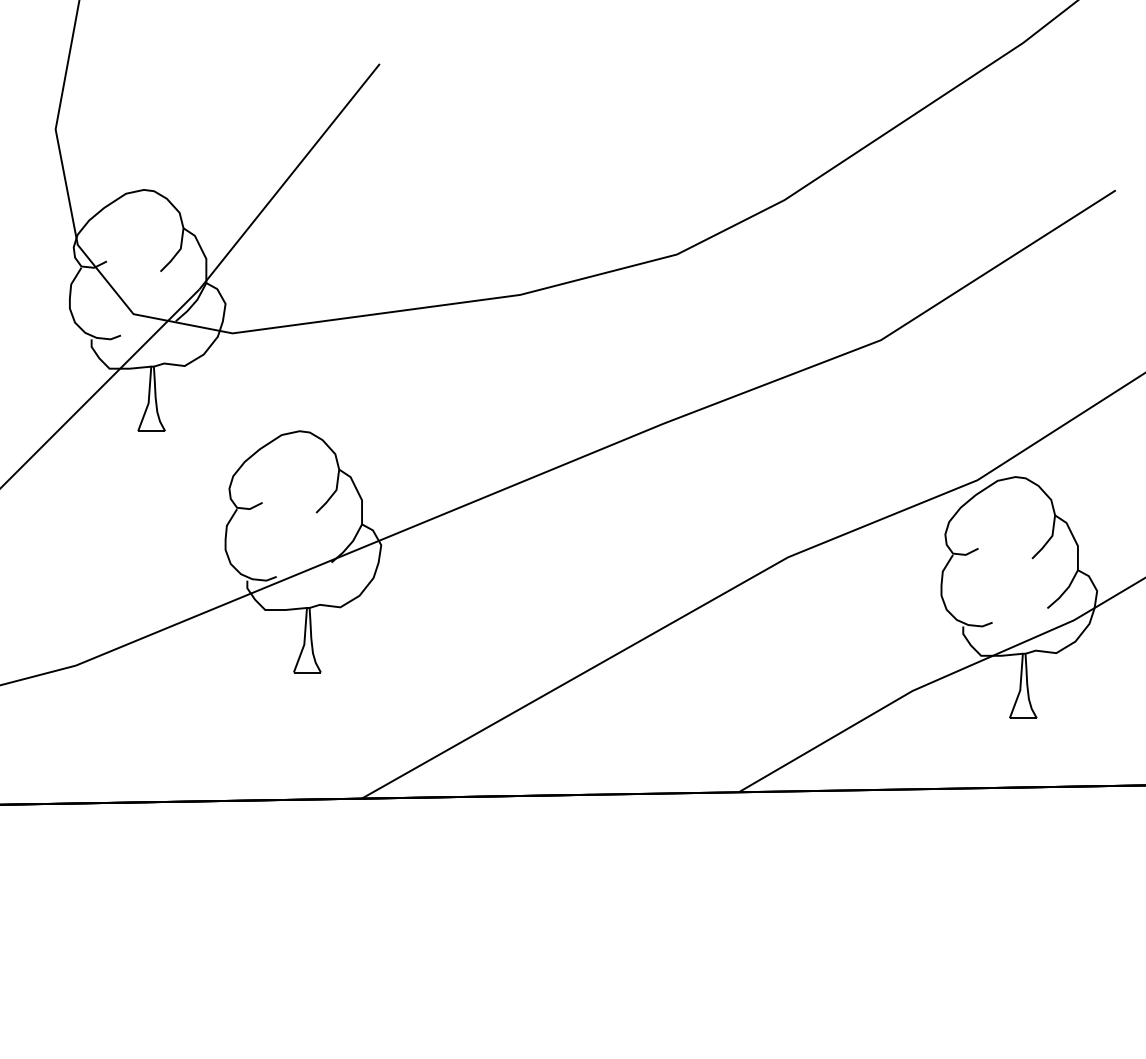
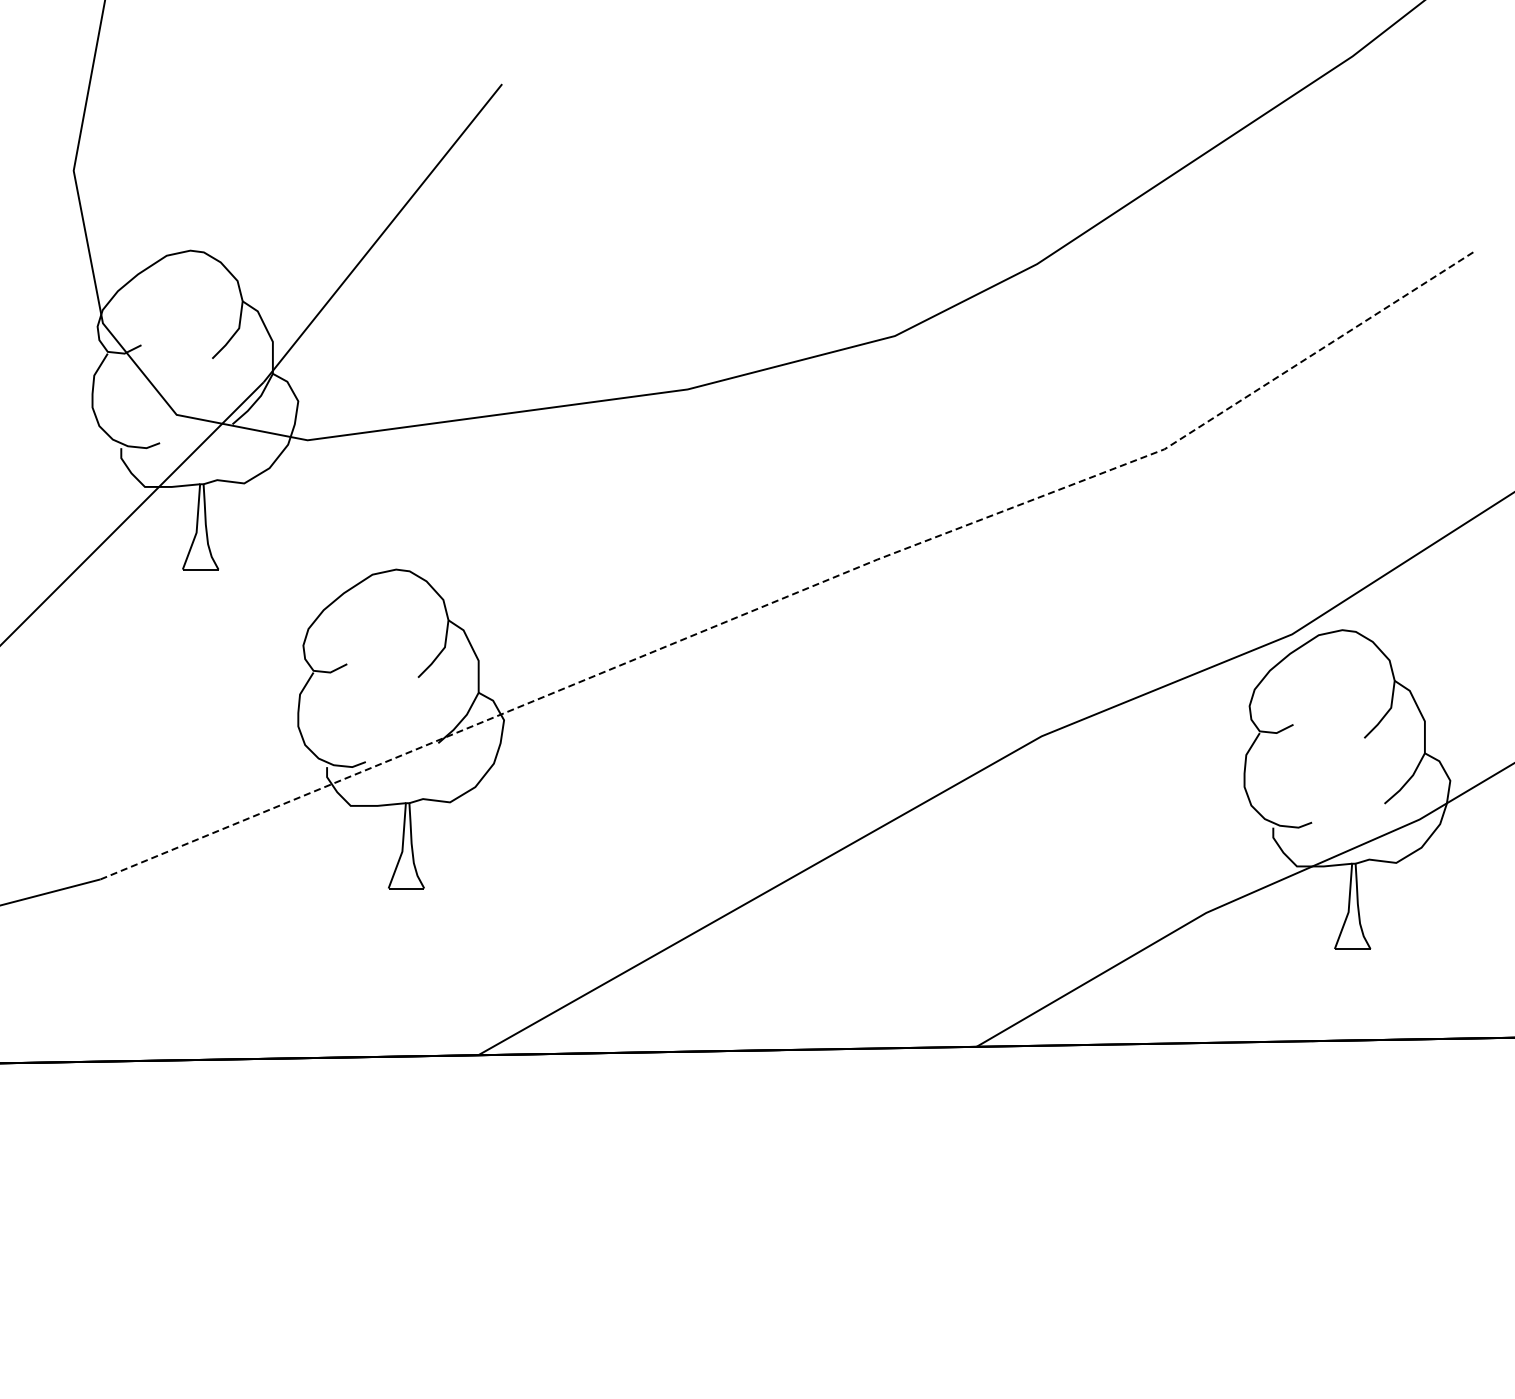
line: (607, 447) -> (803, 590), solid -> dashed

